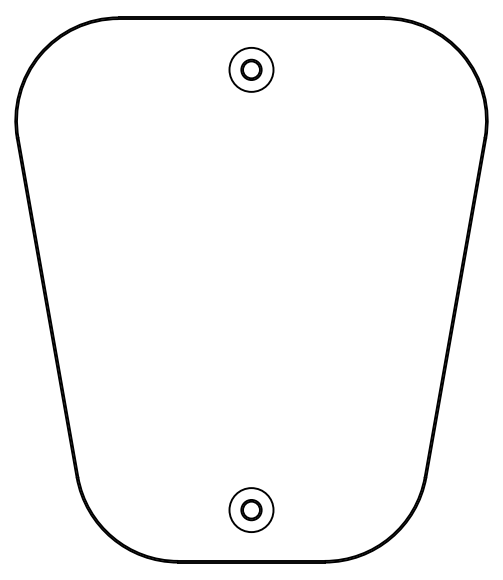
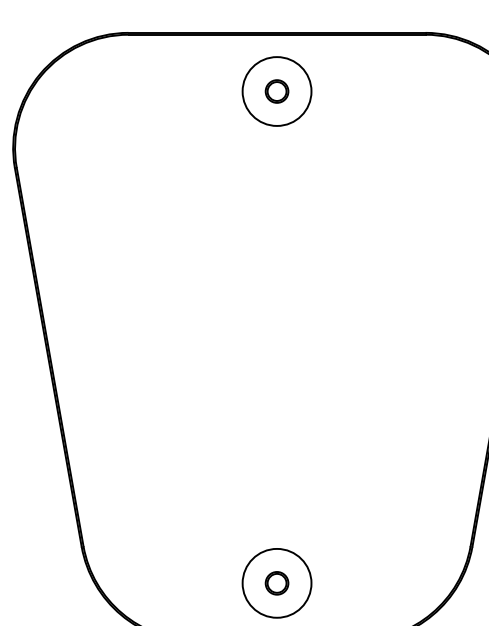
circle: (251, 69) -> (277, 91), size x1.4
circle: (251, 510) -> (277, 583), size x1.4

